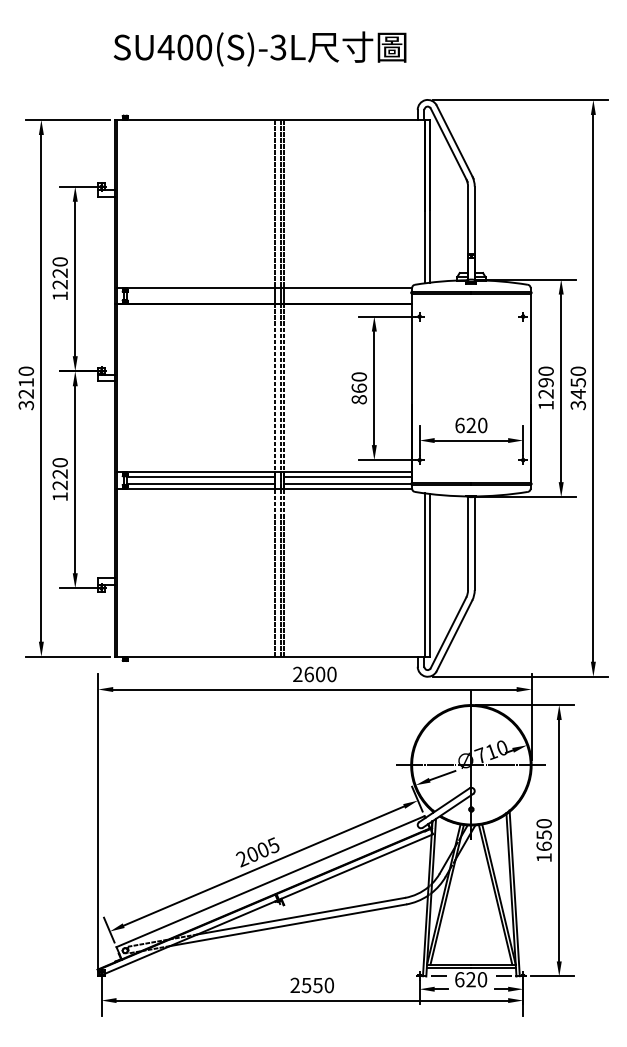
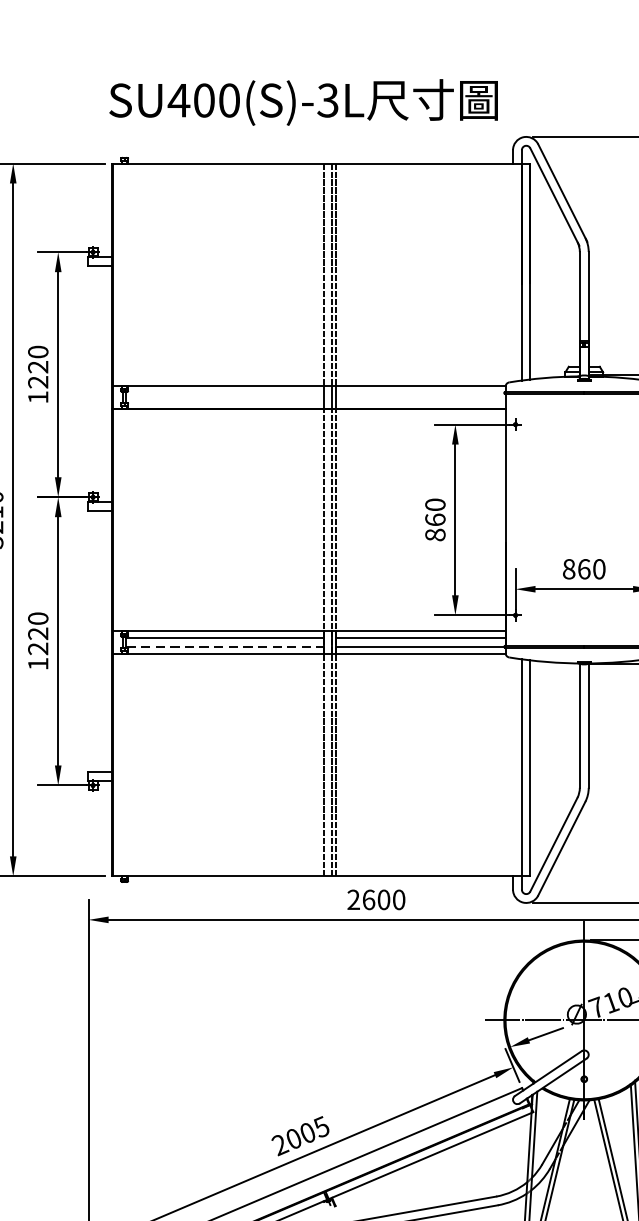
text: (259, 48) -> (302, 101), moved
text: (465, 425) -> (576, 569), 620 -> 860
line: (201, 483) -> (225, 646), solid -> dashed

